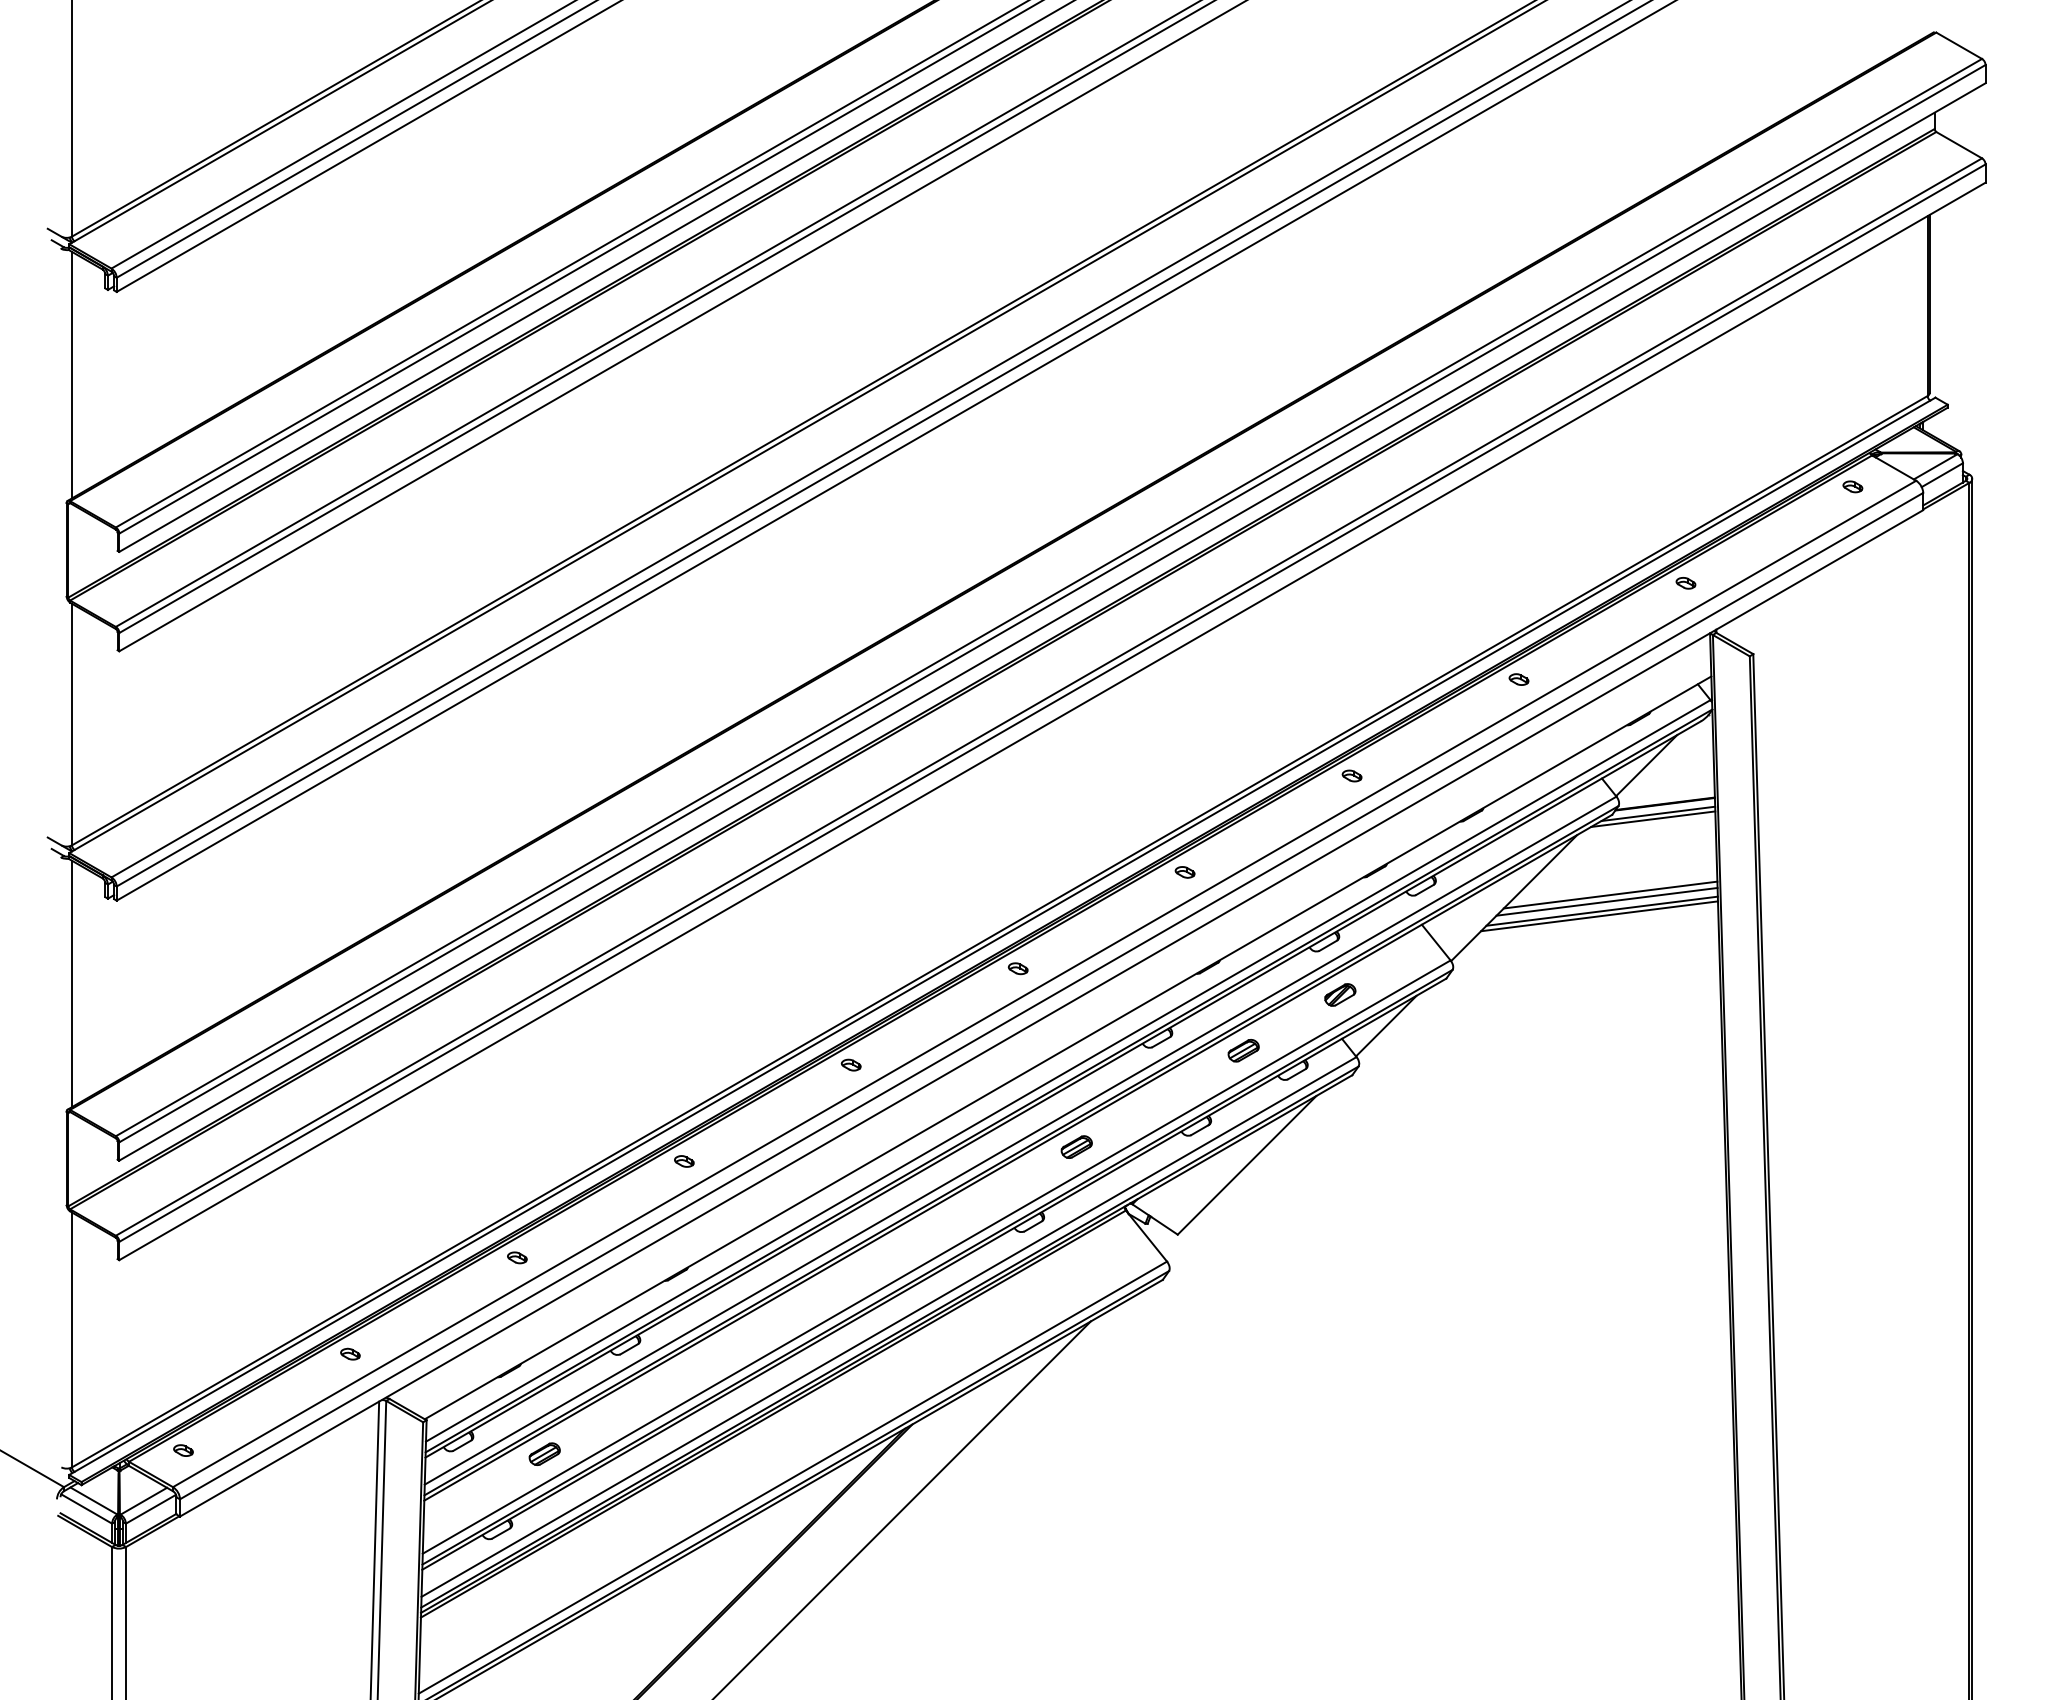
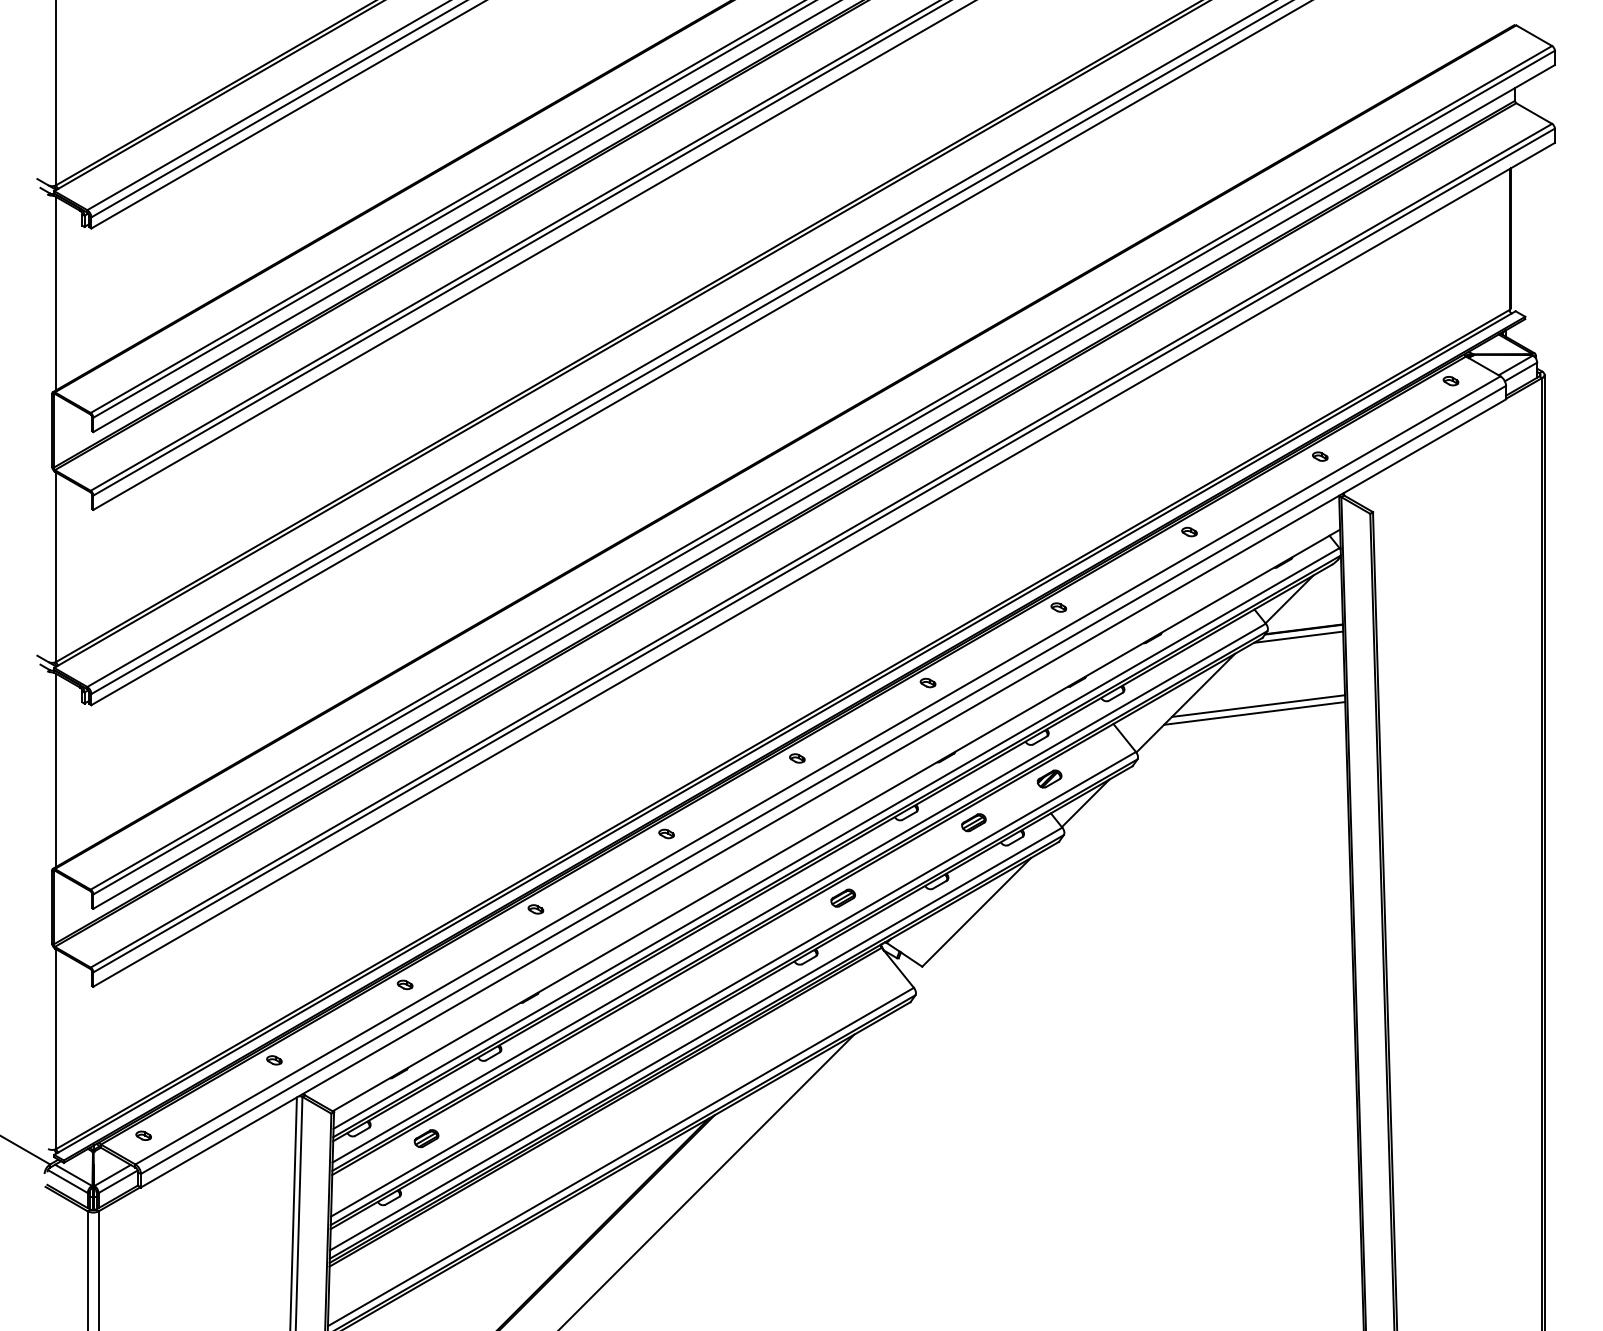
line: (1653, 818) -> (1294, 640), removed
line: (1610, 894) -> (1261, 700), removed
line: (1599, 916) -> (1252, 717), removed

